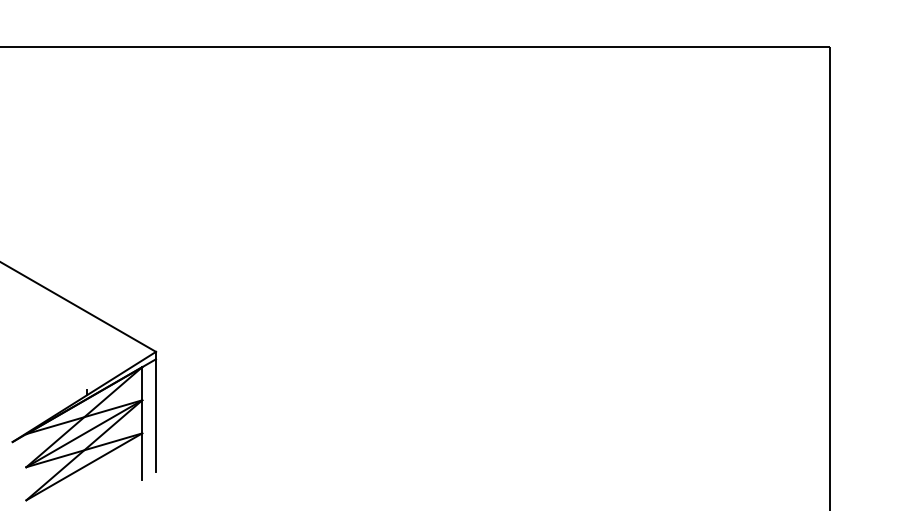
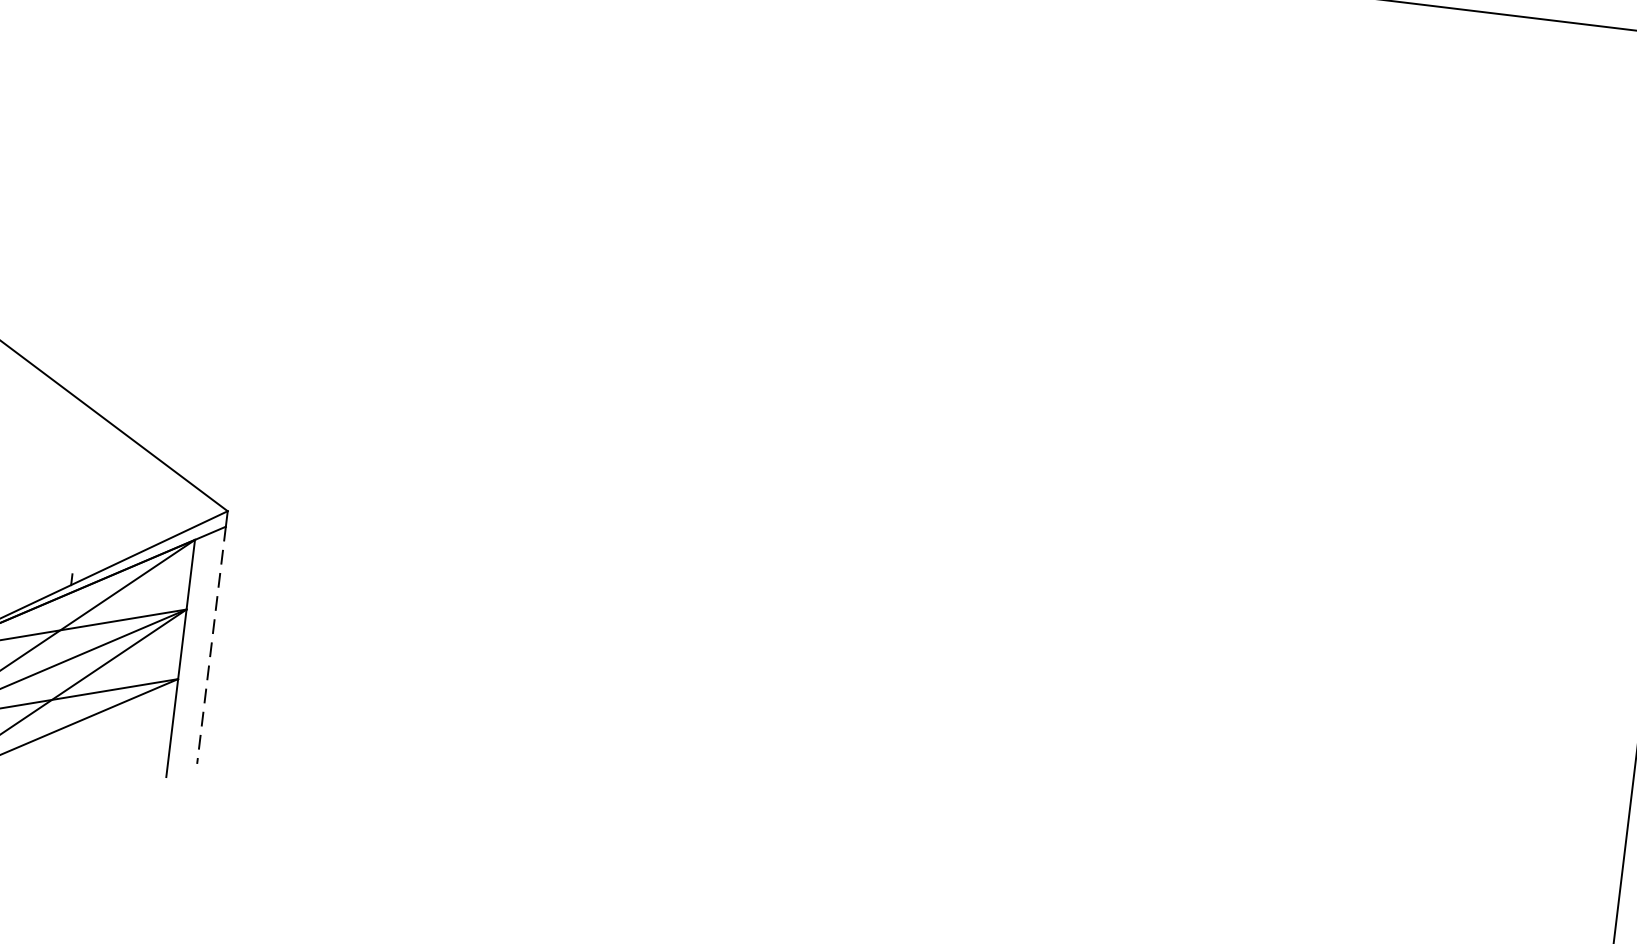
line: (156, 416) -> (212, 647), solid -> dashed

